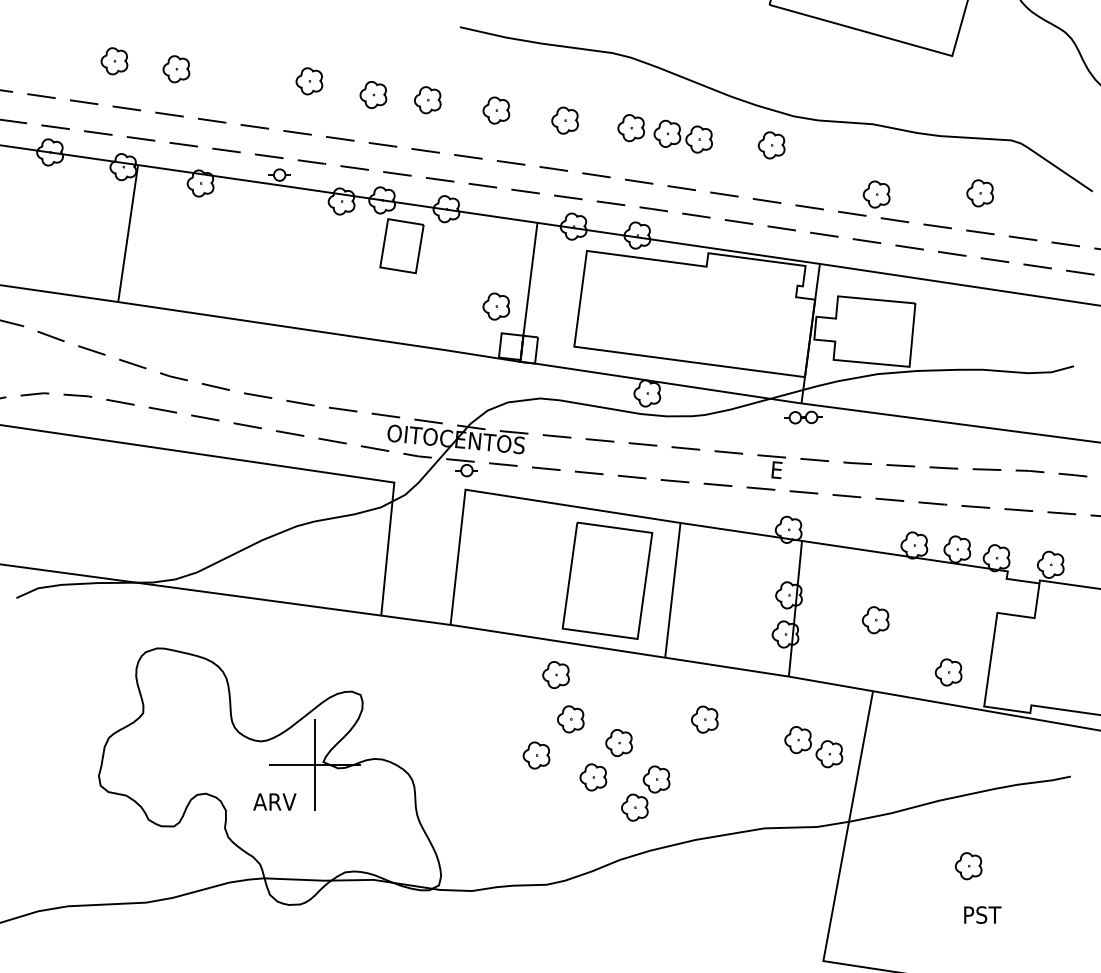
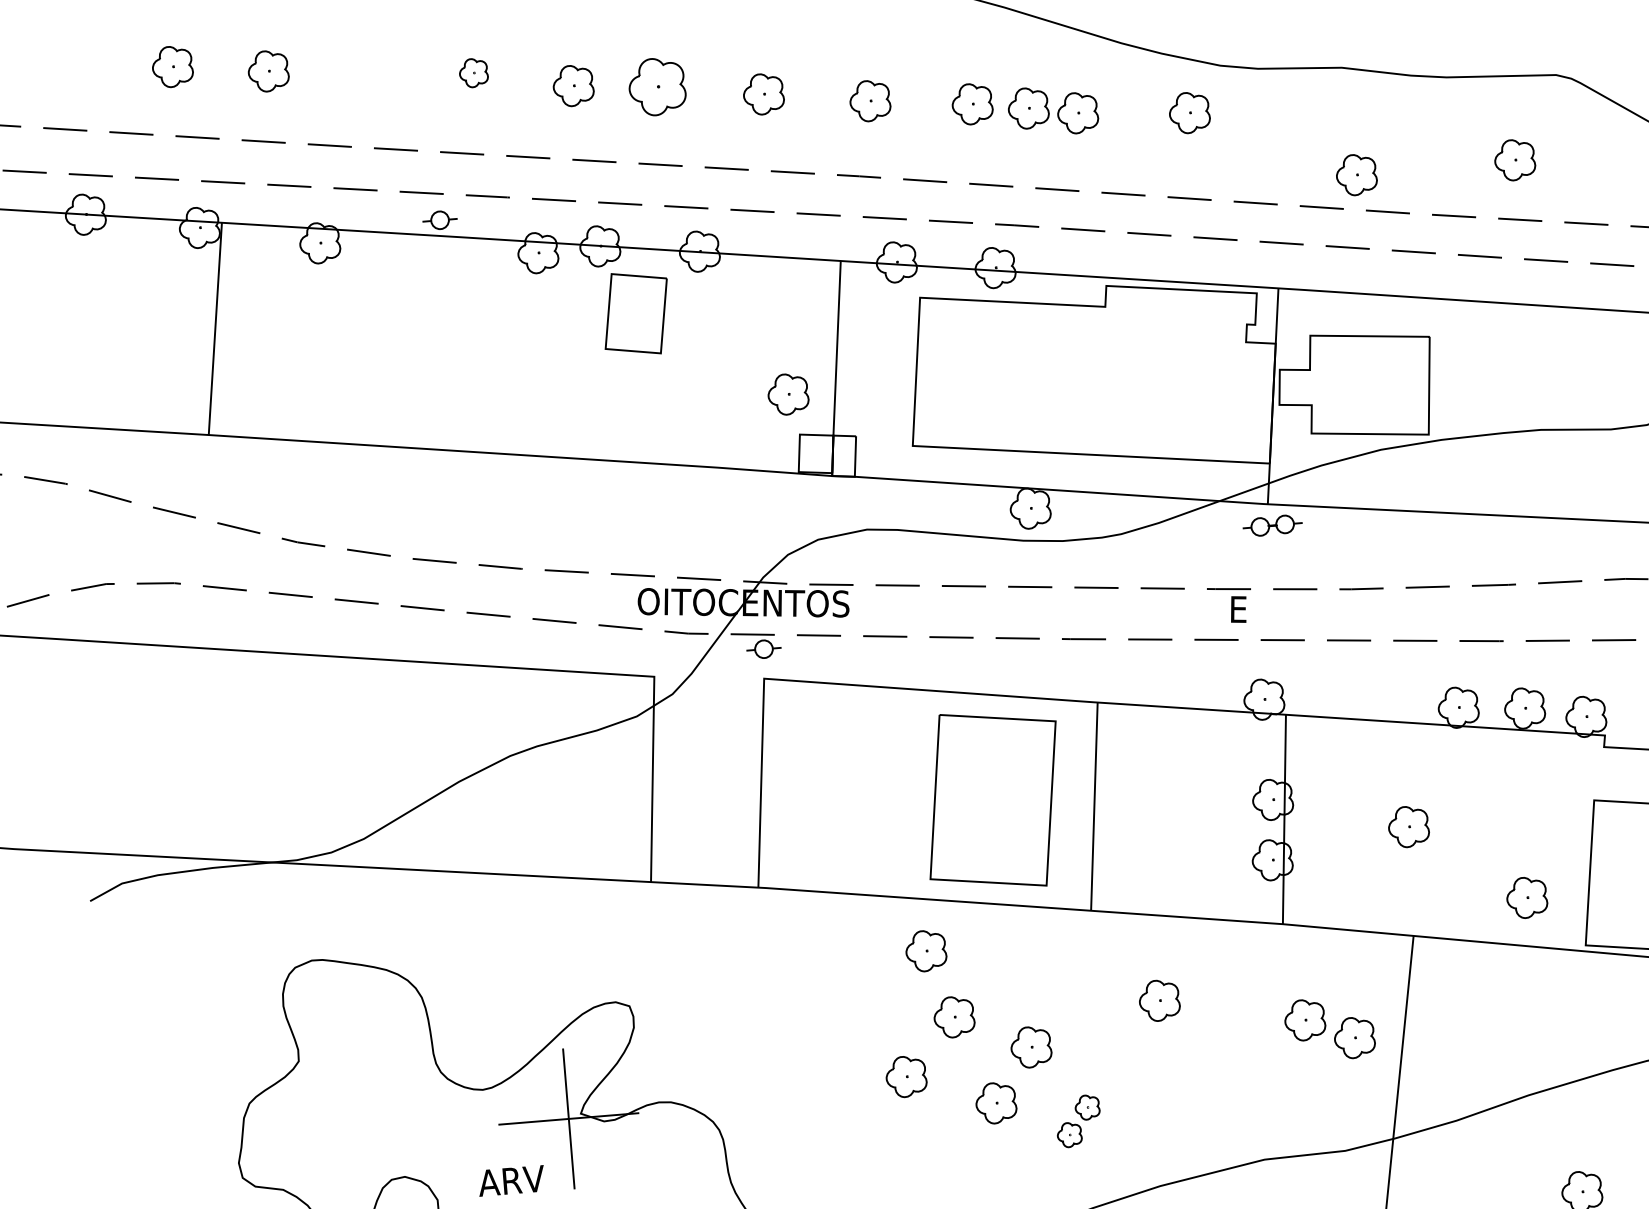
part: (309, 81) -> (473, 73), size x0.7
part: (427, 100) -> (656, 87), size x1.4
part: (645, 793) -> (1078, 1121), size x0.6

